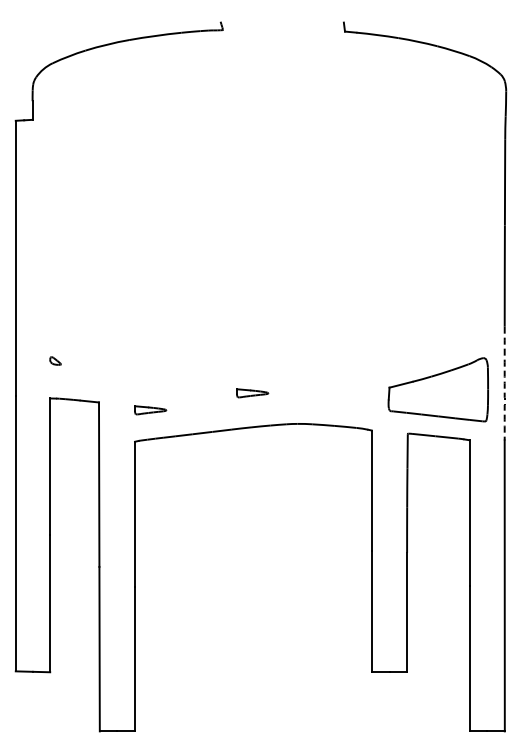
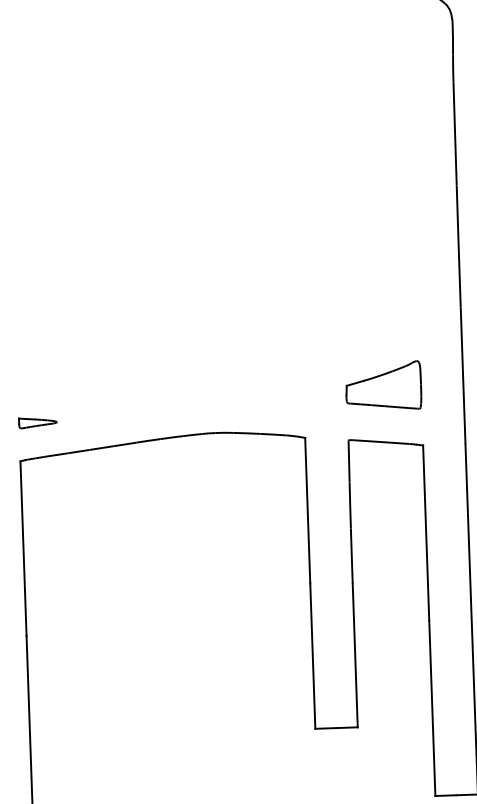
arc: (504, 383) -> (462, 375), dashed -> solid
part: (438, 389) -> (383, 385), size x0.62
part: (252, 393) -> (159, 398), removed

